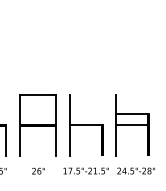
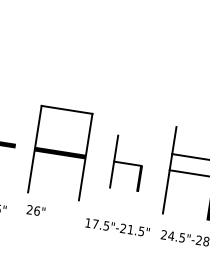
part: (86, 125) -> (128, 163), size x0.6
line: (6, 140) -> (12, 167), removed
text: (38, 170) -> (36, 209), moved

